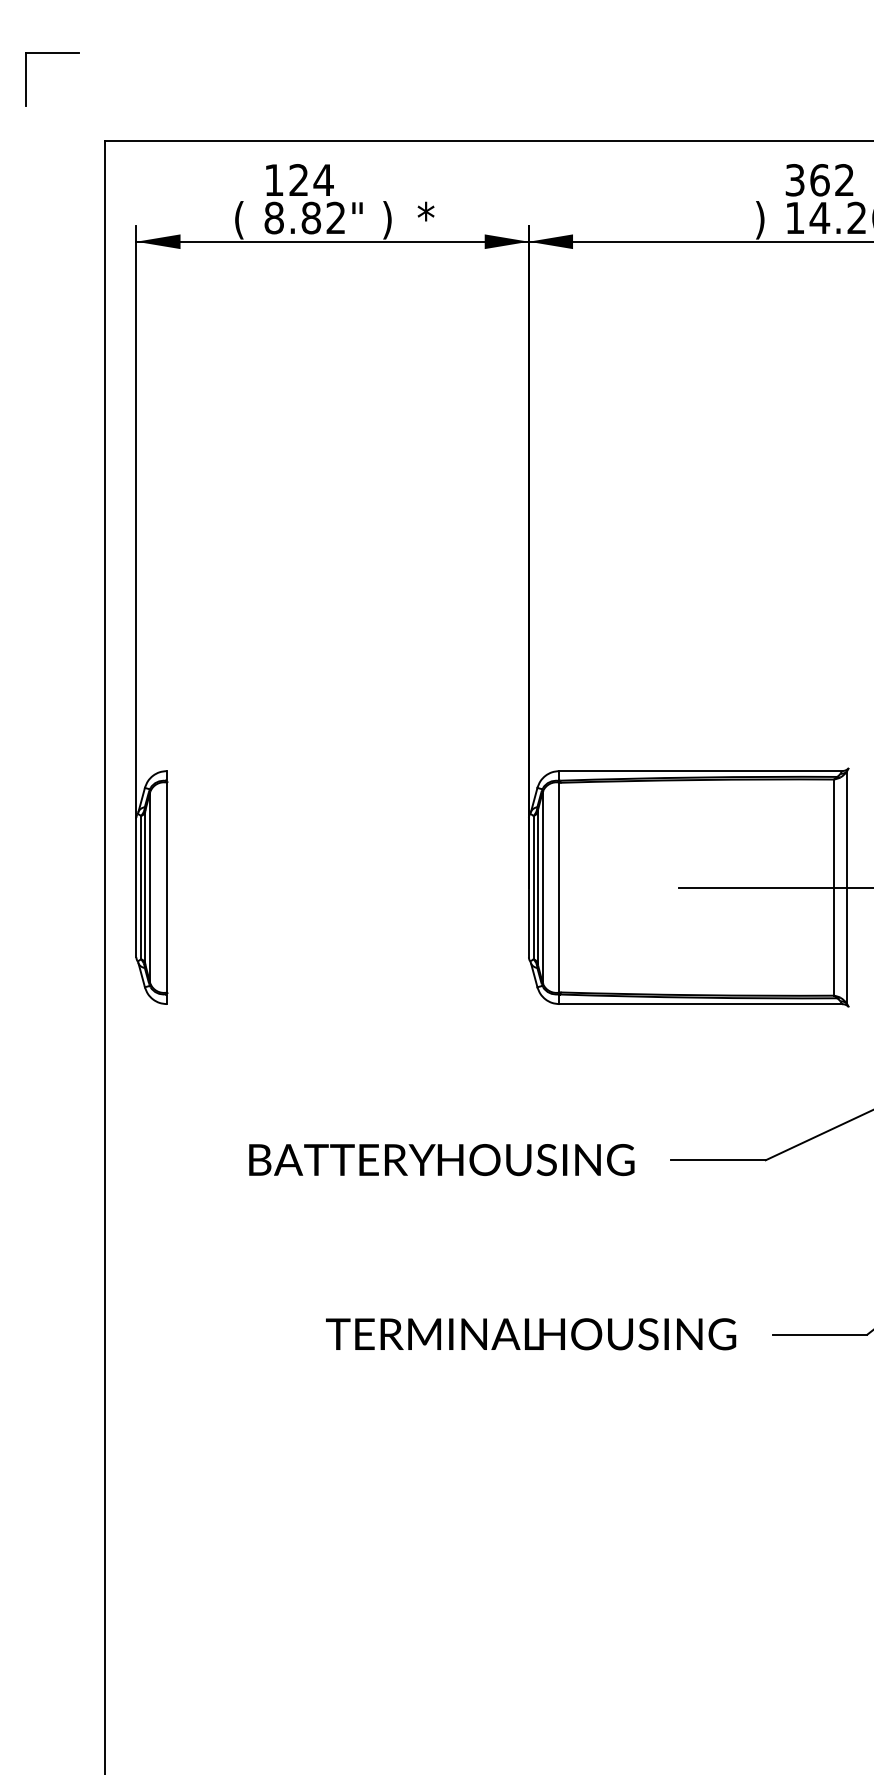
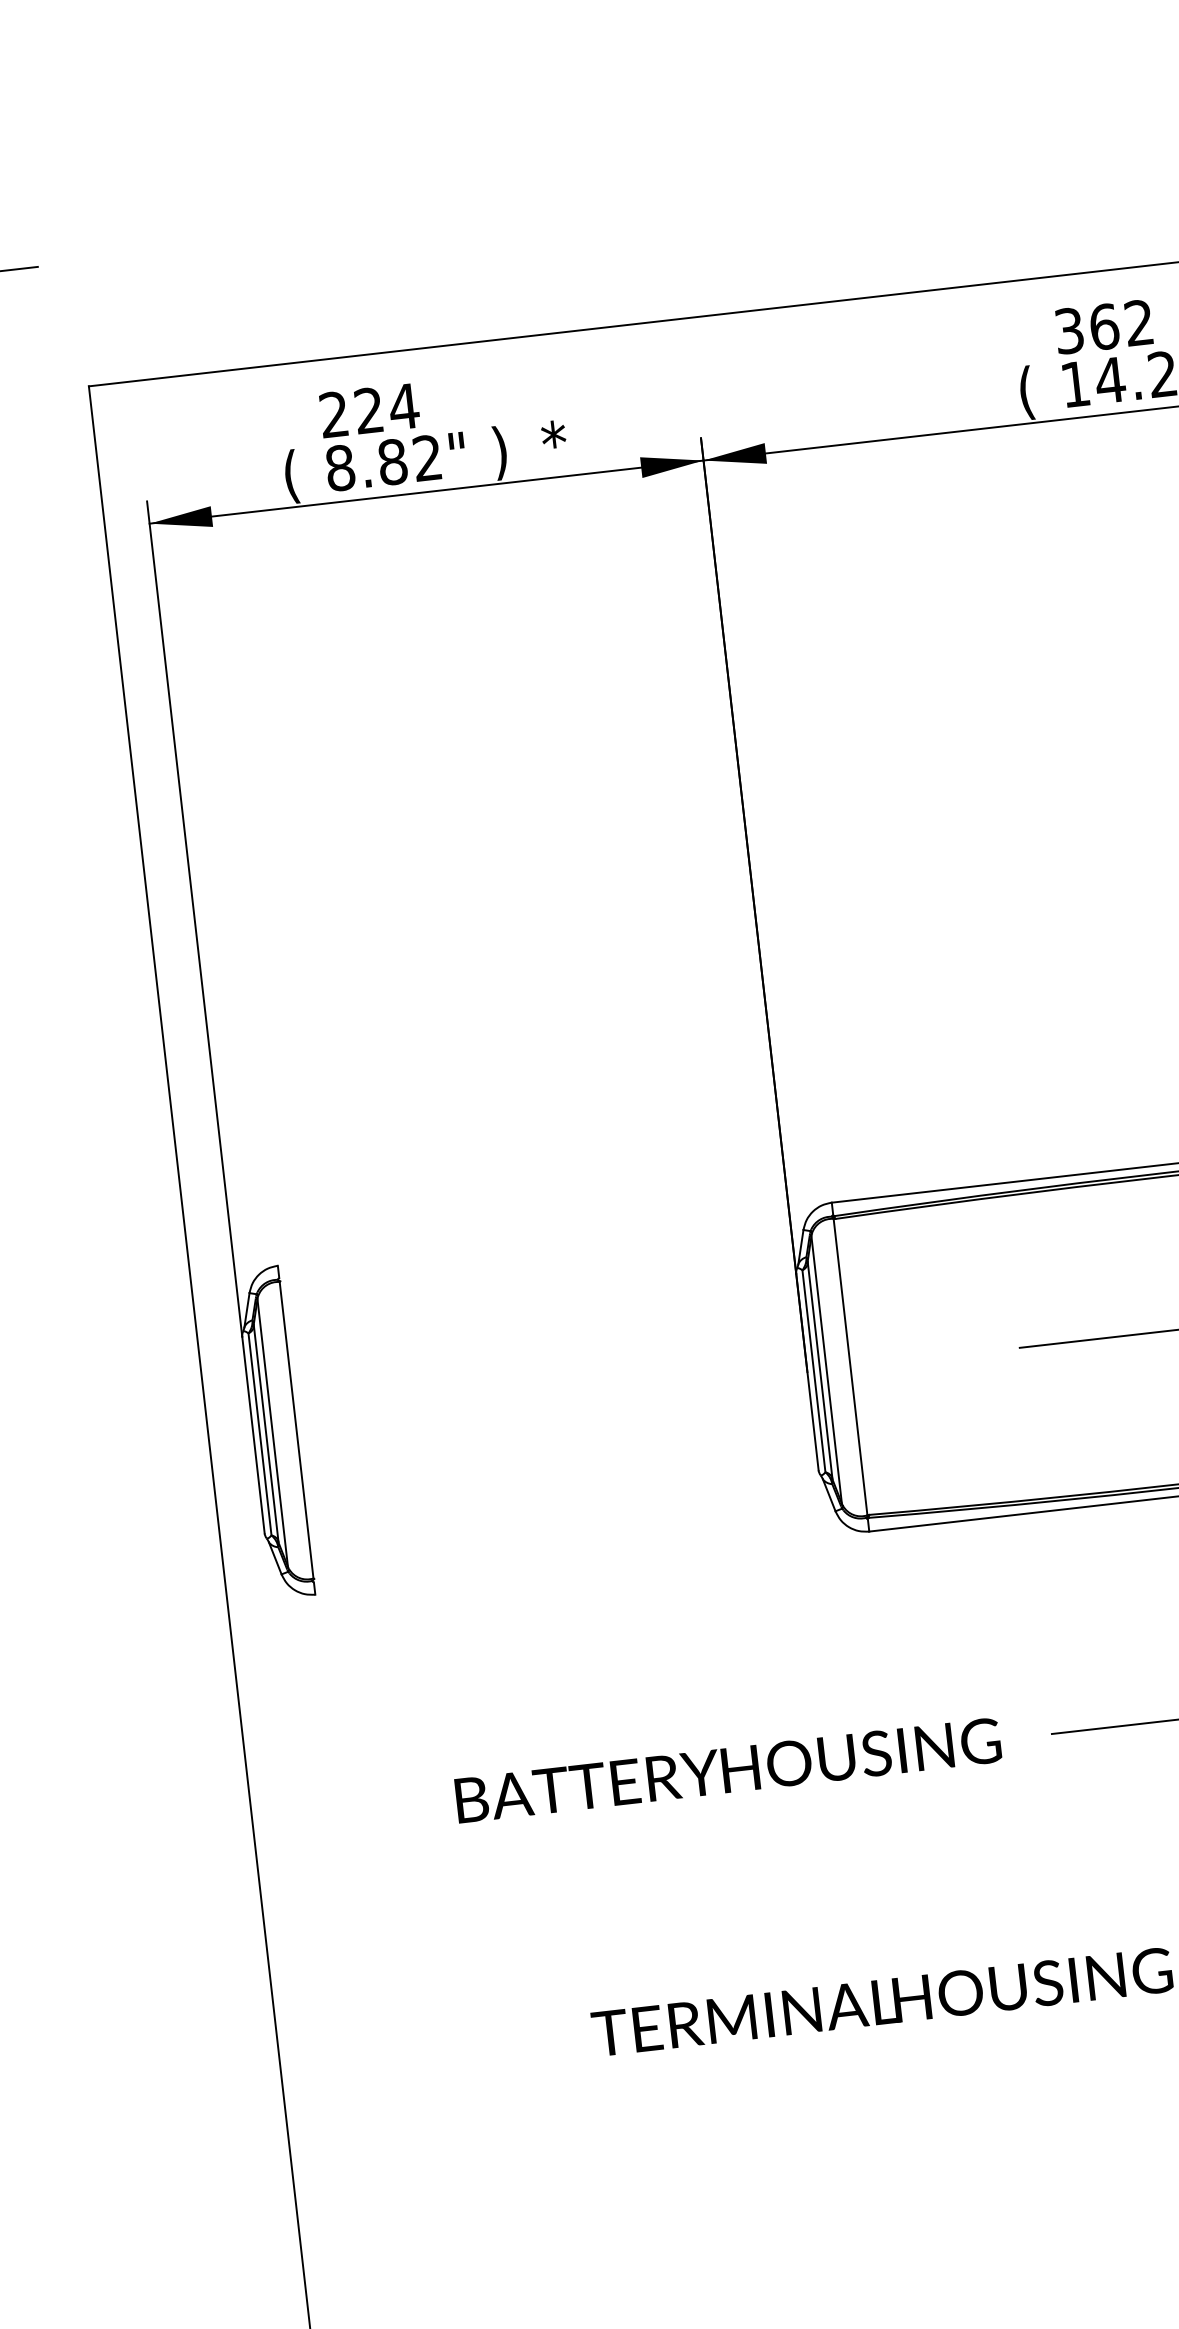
text: (273, 179) -> (333, 413), 124 -> 224
text: (760, 220) -> (1027, 393), ) -> (

